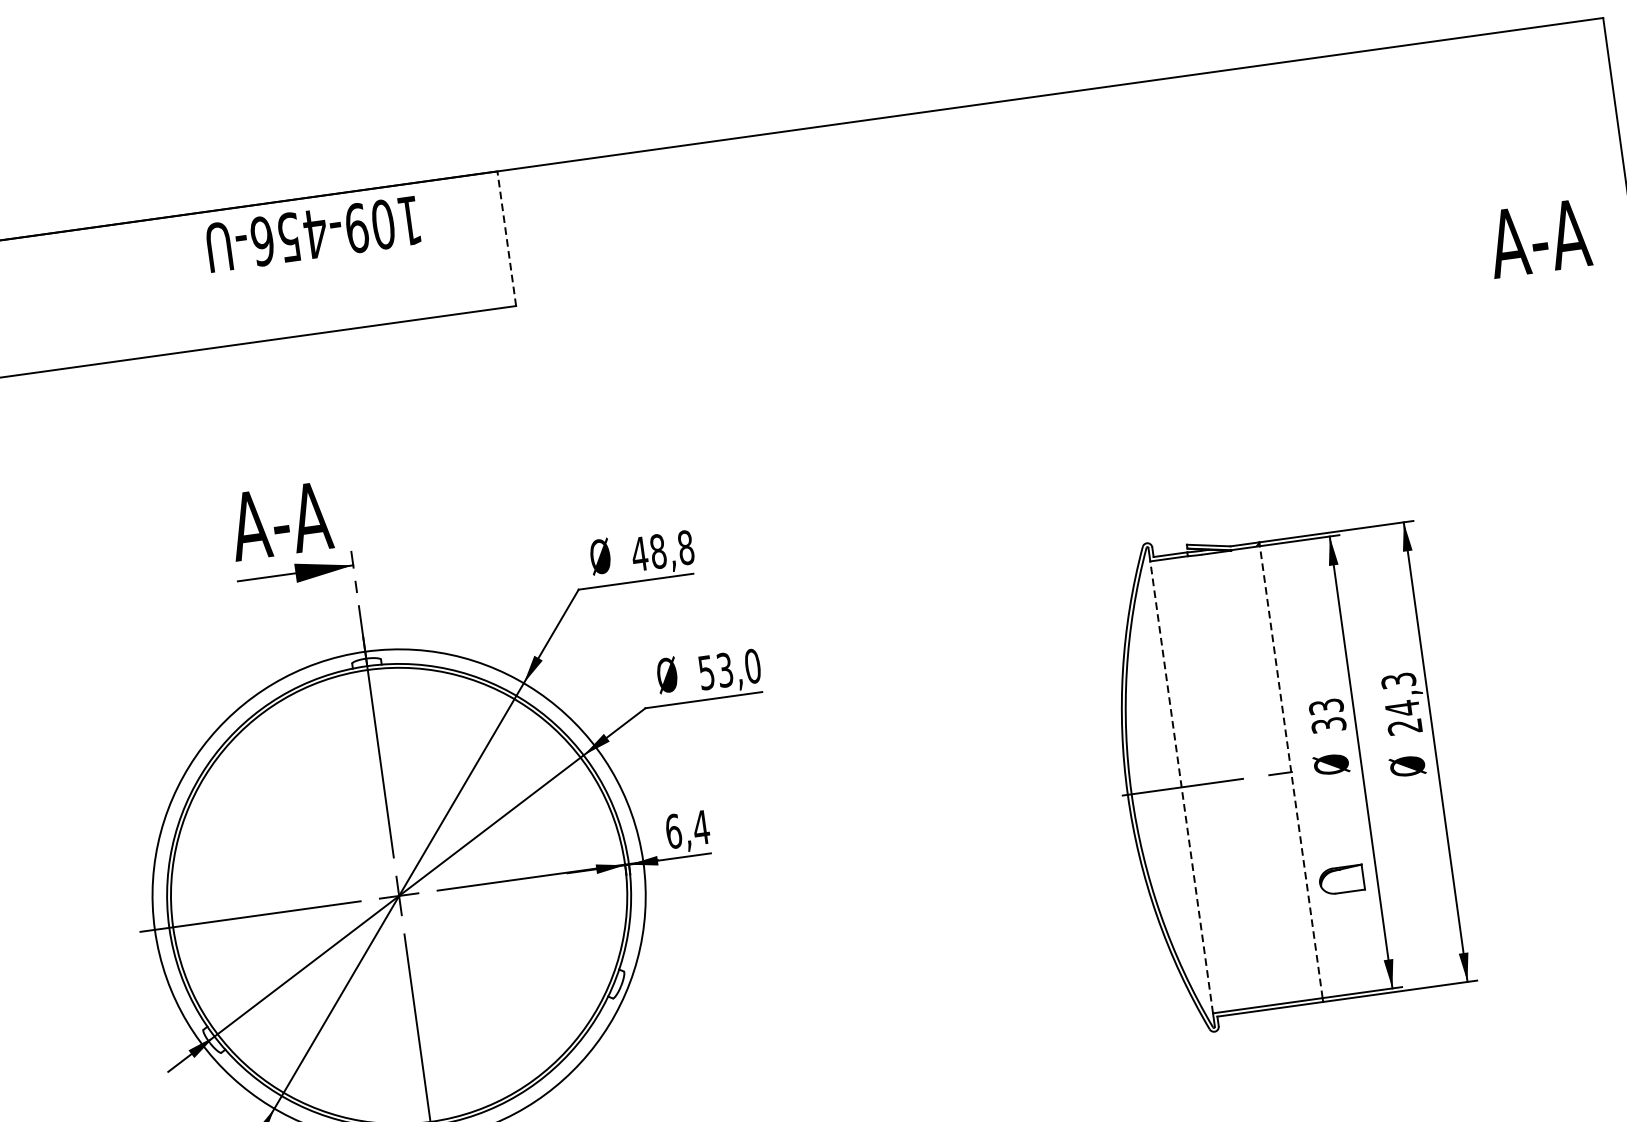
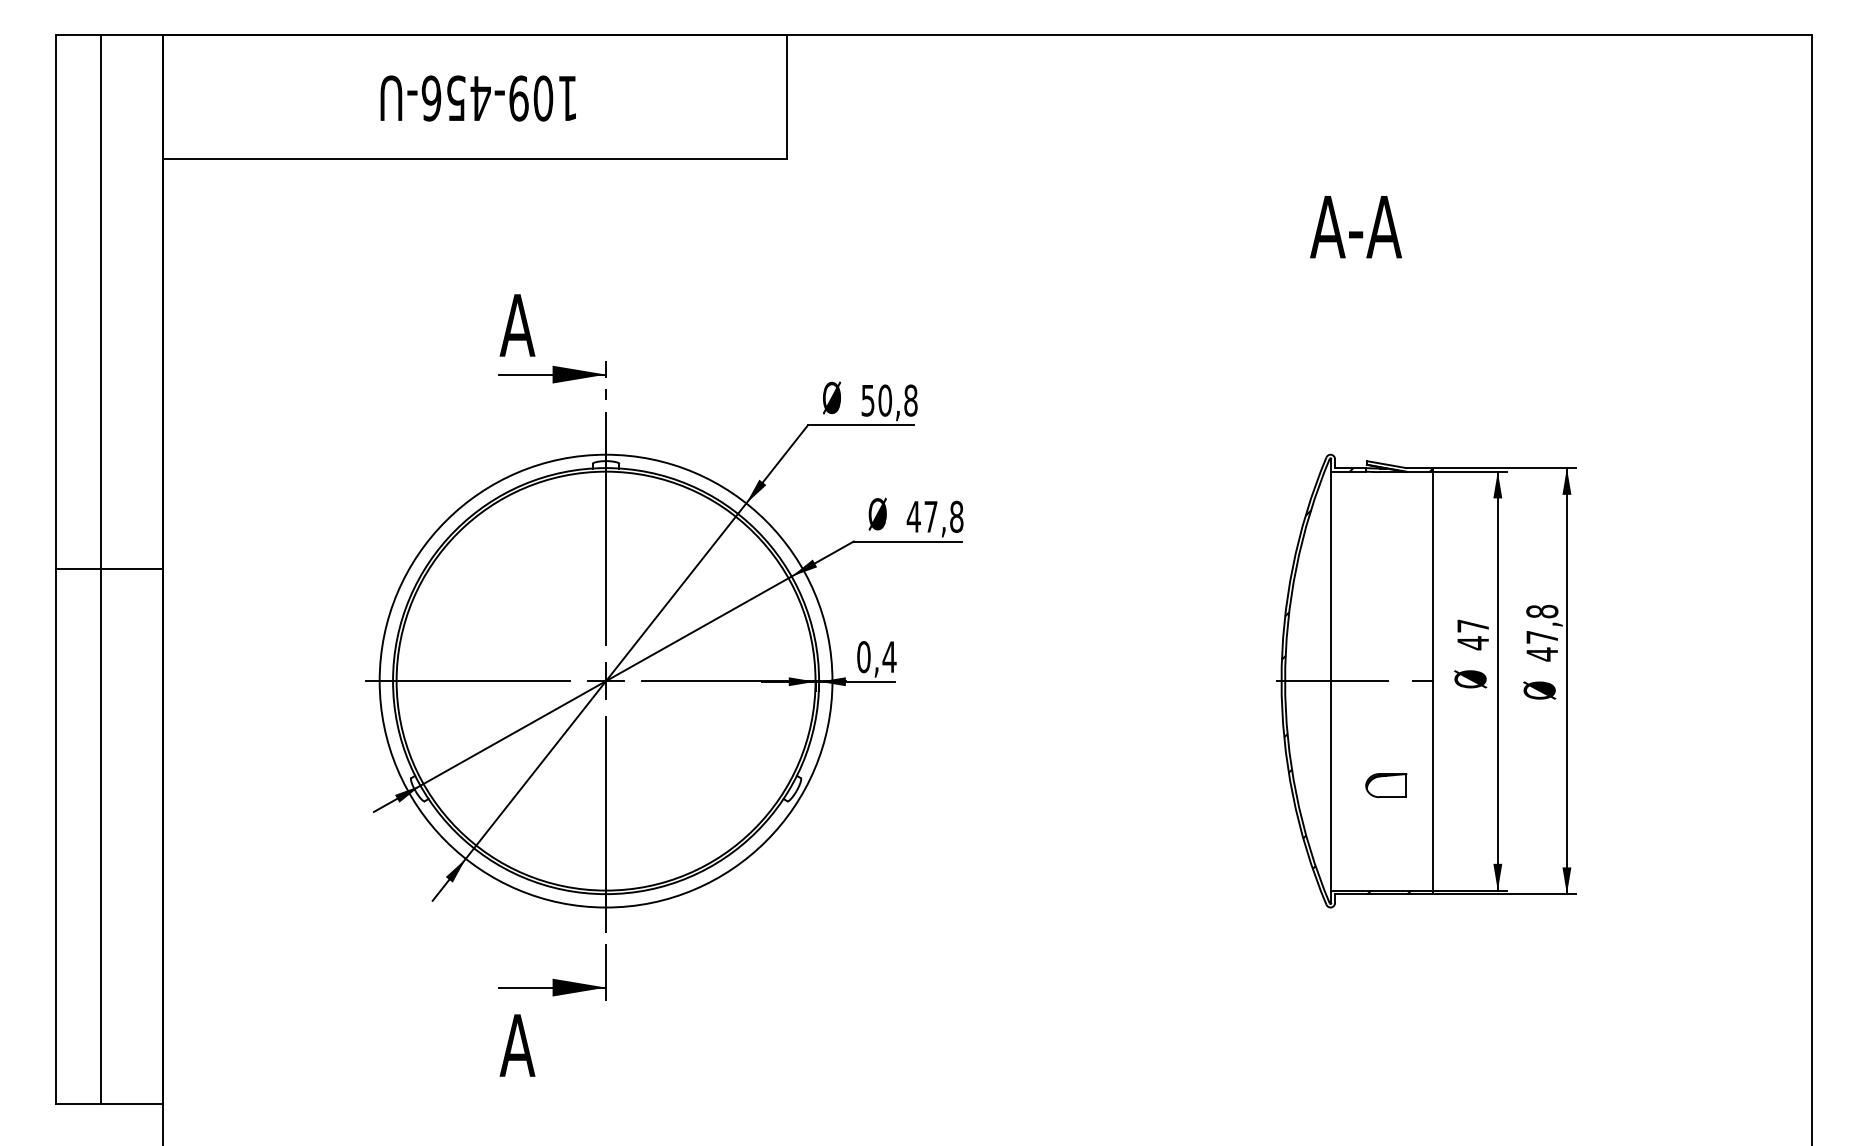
text: (312, 234) -> (477, 98), moved
line: (506, 238) -> (786, 96), dashed -> solid
text: (1538, 239) -> (1355, 227), moved
text: (301, 518) -> (564, 325), A-A -> A
text: (648, 552) -> (876, 400), 48,8 -> 50,8
text: (728, 669) -> (934, 516), 53,0 -> 47,8
text: (1402, 703) -> (1542, 632), 24,3 -> 47,8
text: (1327, 715) -> (1473, 634), 33 -> 47
line: (1291, 771) -> (1433, 680), dashed -> solid
hatch: (1197, 785) -> (1346, 681), added
line: (1181, 786) -> (1331, 680), dashed -> solid
text: (673, 831) -> (863, 657), 6,4 -> 0,4
part: (1341, 879) -> (1386, 785), moved

